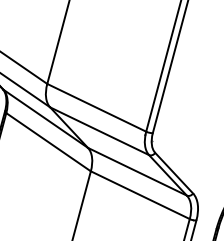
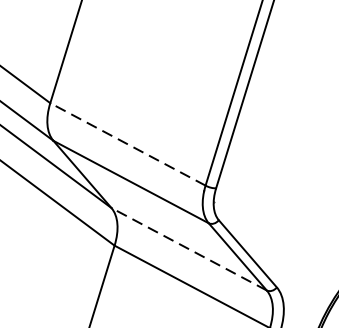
line: (96, 107) -> (127, 143), solid -> dashed
line: (137, 171) -> (189, 248), solid -> dashed

